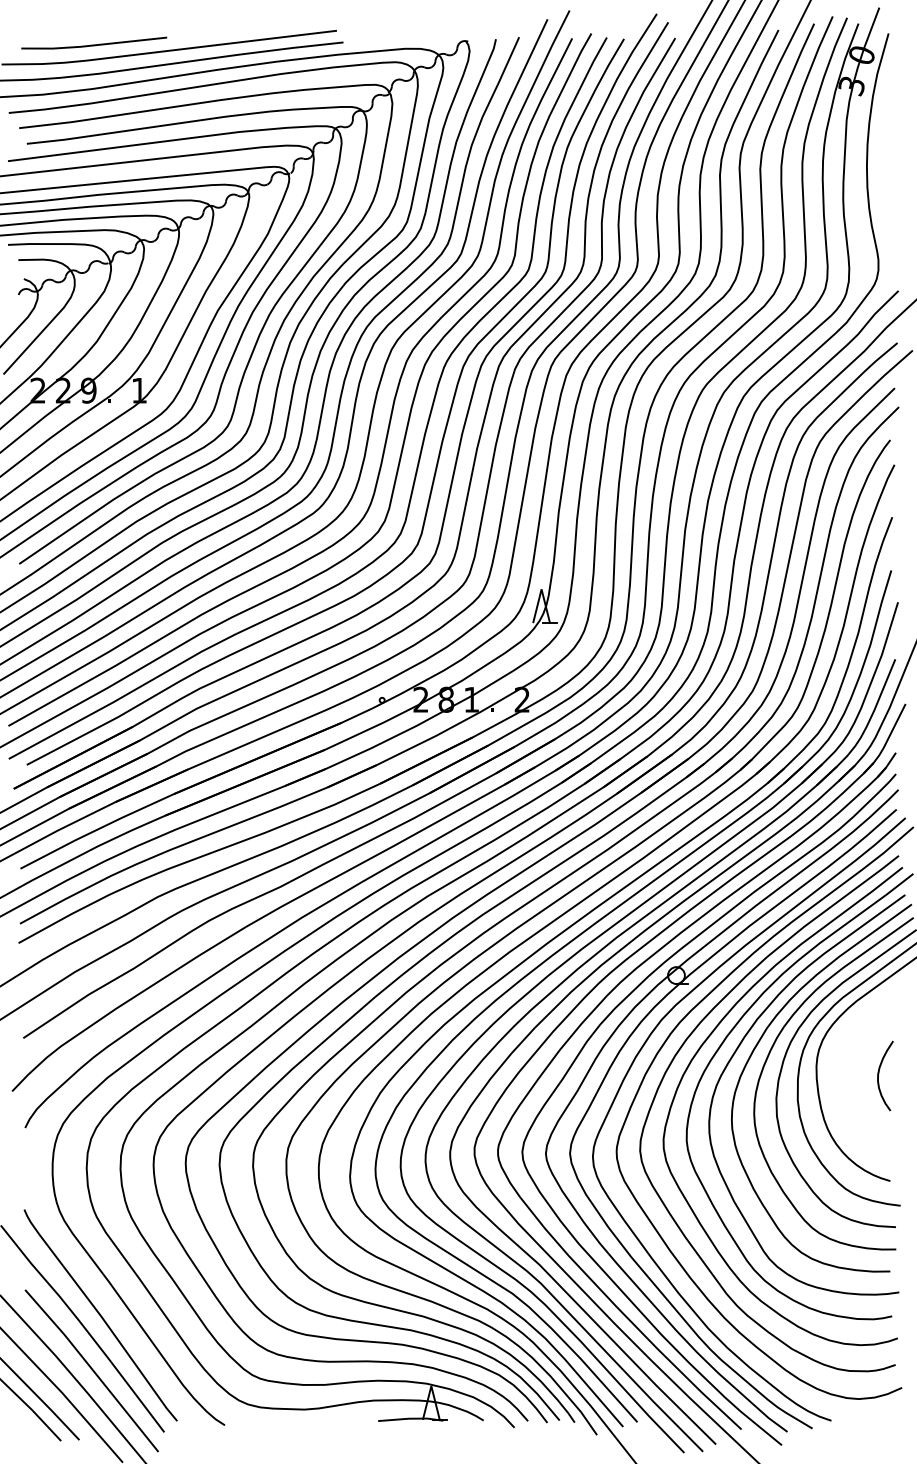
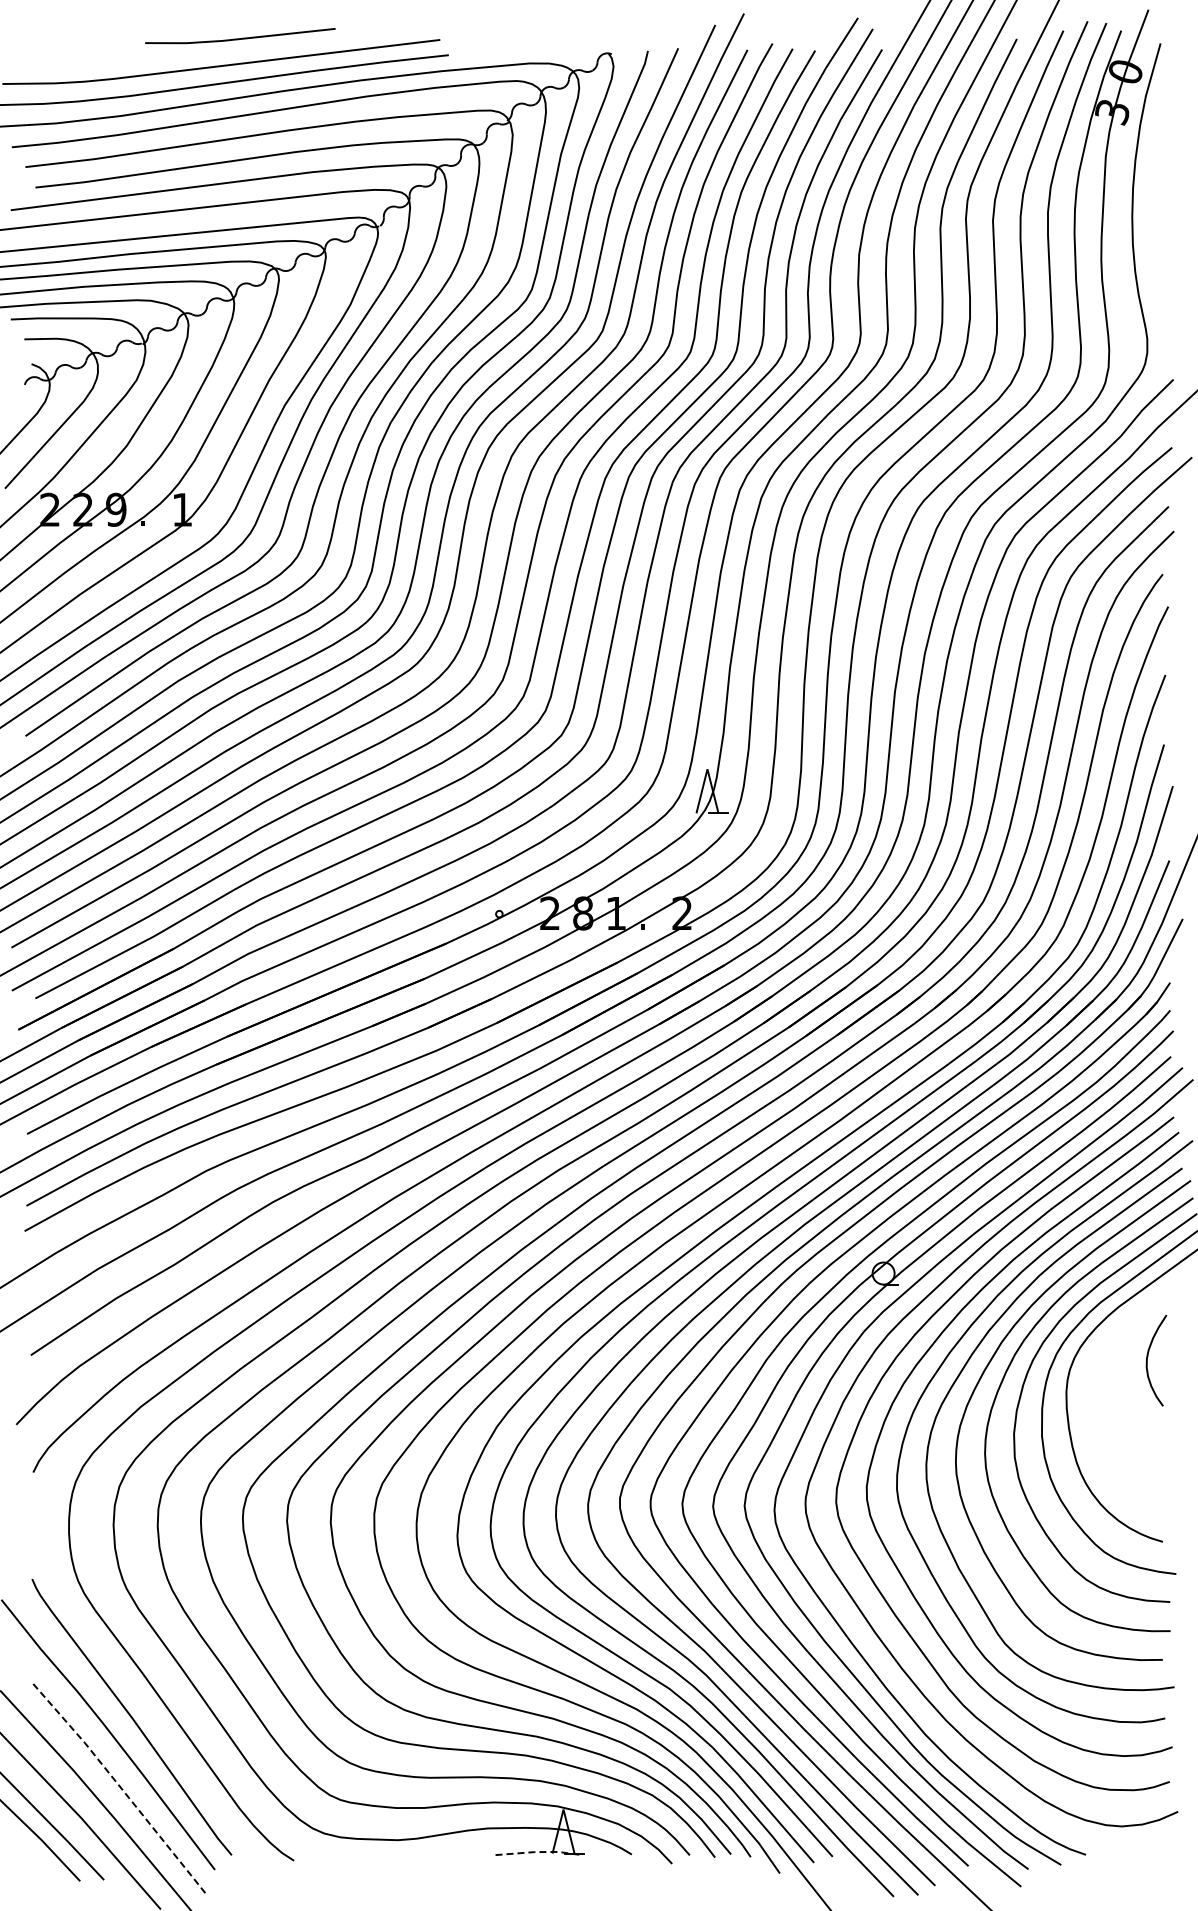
line: (94, 44) -> (240, 38), moved
curve: (879, 1073) -> (1148, 1357), moved
line: (92, 1369) -> (121, 1787), solid -> dashed
line: (410, 1419) -> (536, 1852), solid -> dashed

